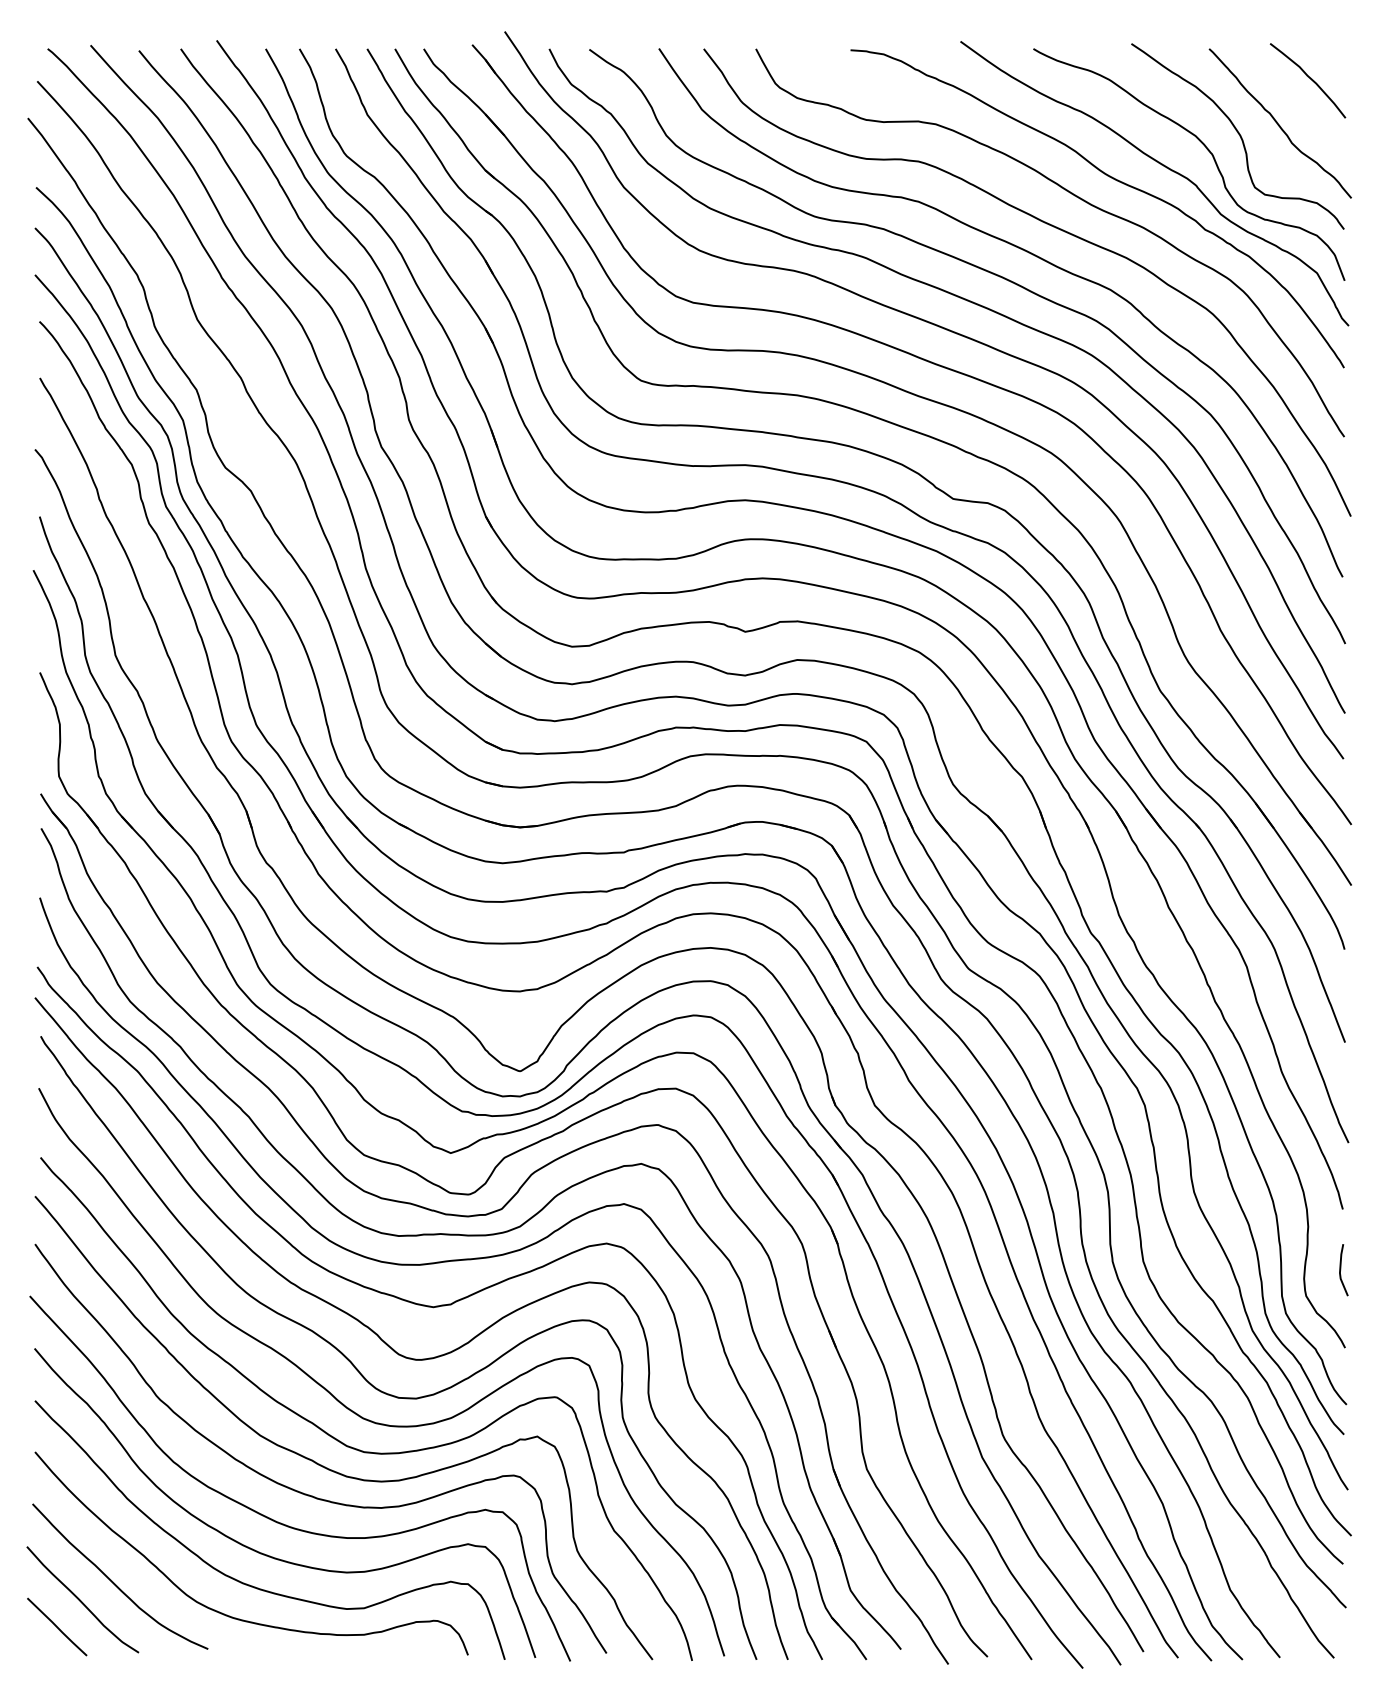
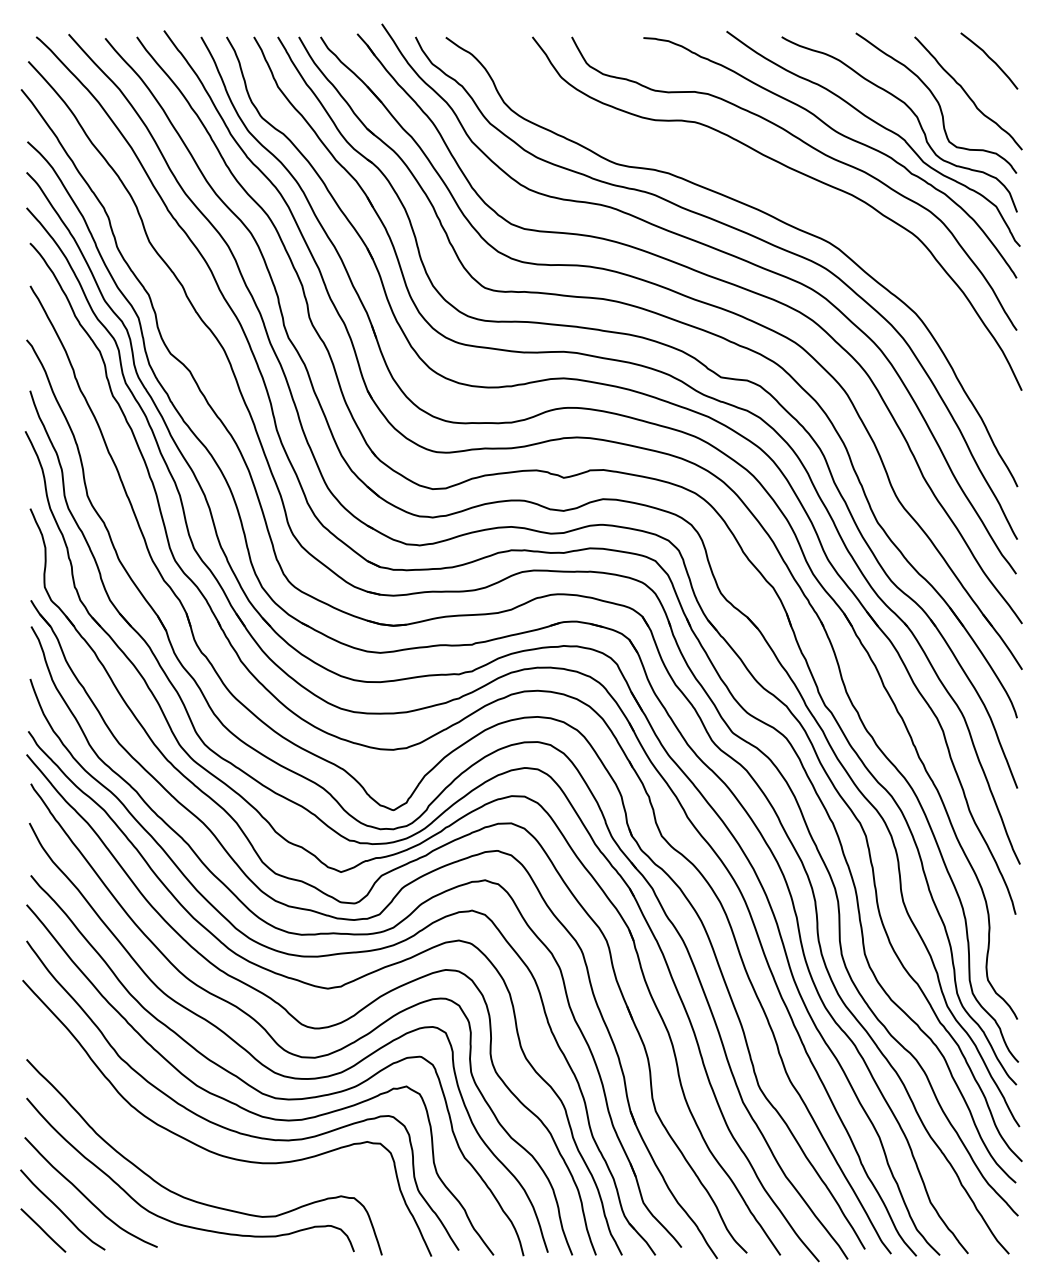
curve: (1030, 254) -> (779, 192), removed
line: (1341, 1269) -> (1014, 960), removed
curve: (267, 1554) -> (202, 1175), removed

